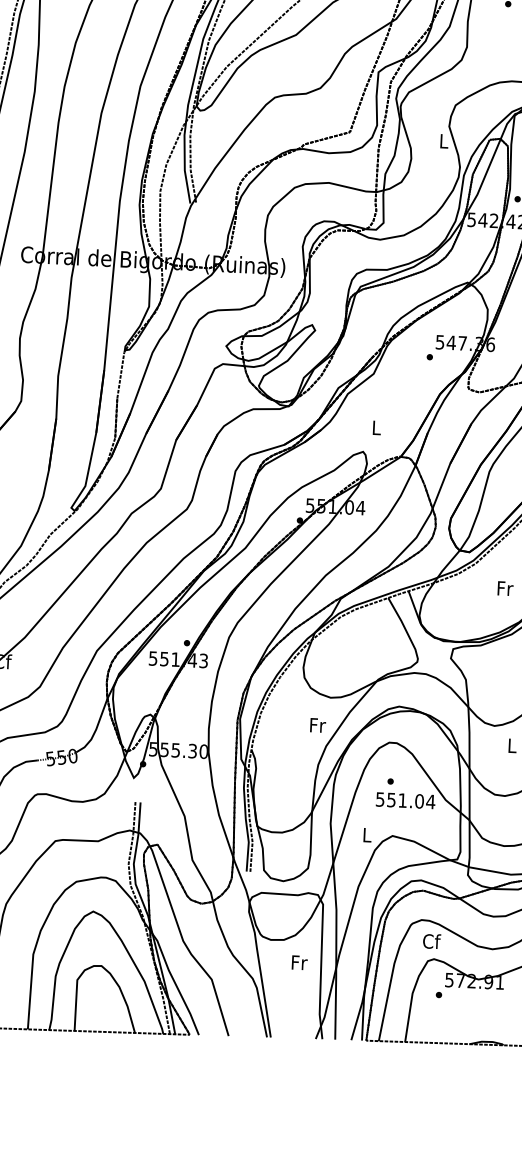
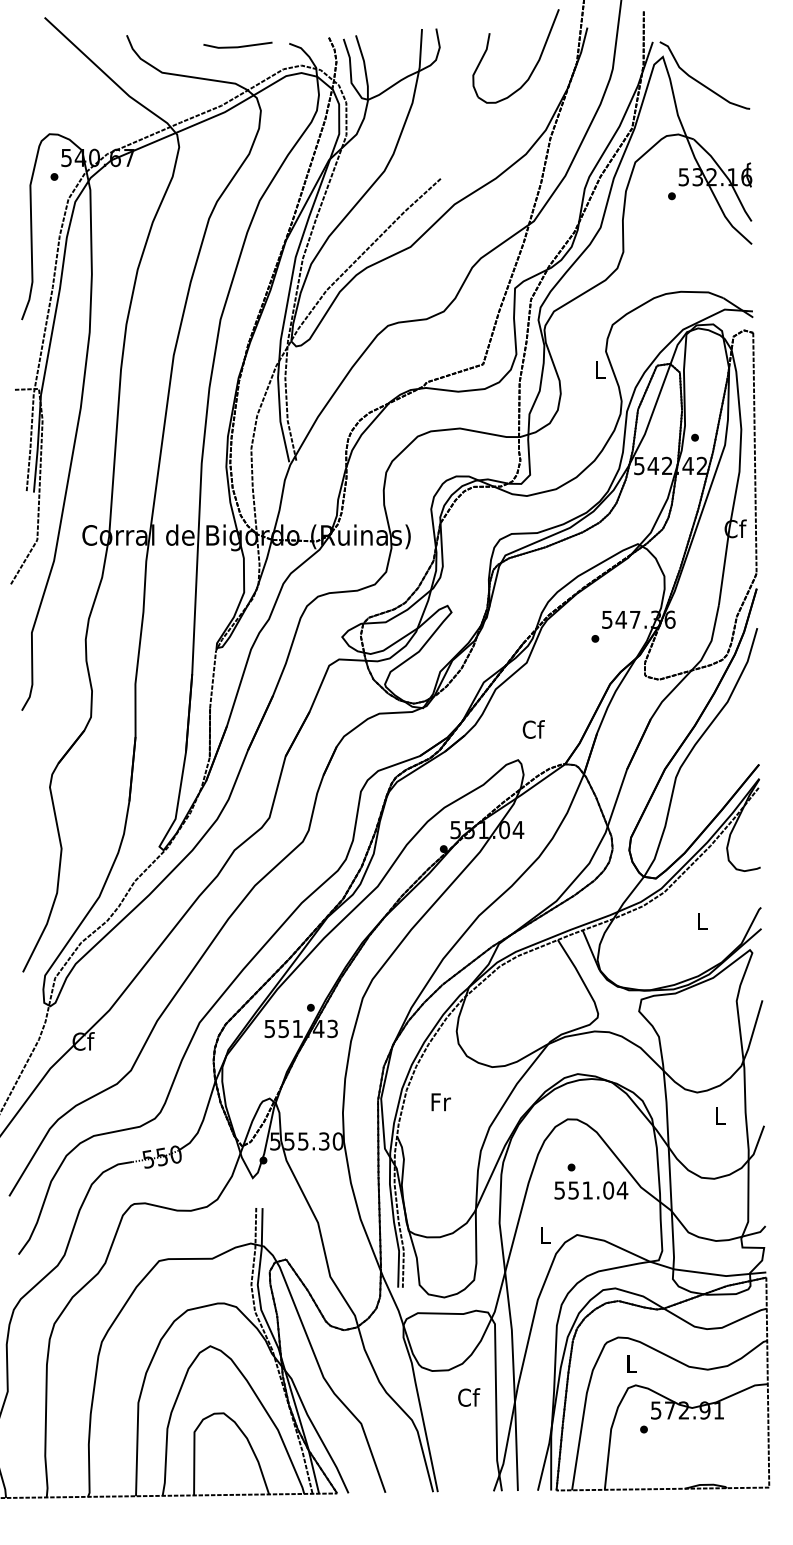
text: (376, 427) -> (533, 729), L -> Cf
text: (505, 588) -> (702, 921), Fr -> L
text: (317, 725) -> (440, 1102), moved
text: (432, 941) -> (632, 1363), Cf -> L
text: (299, 962) -> (469, 1397), Fr -> Cf

